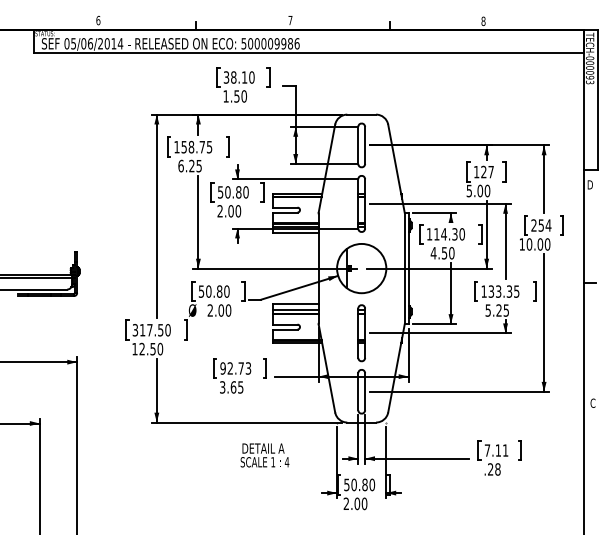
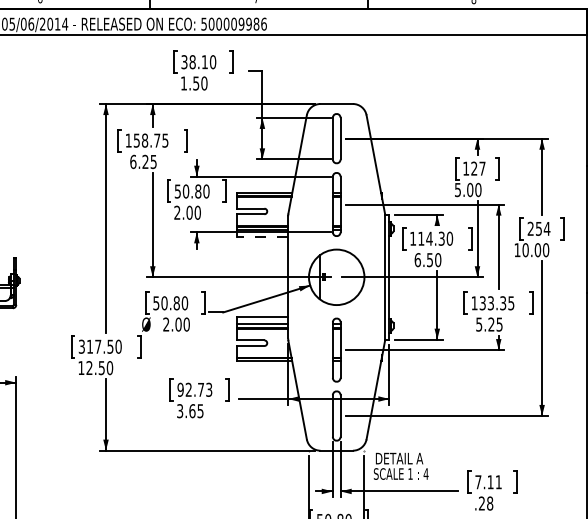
line: (295, 233) -> (262, 237), solid -> dashed
text: (433, 253) -> (417, 260), 4.50 -> 6.50
text: (264, 455) -> (400, 466), moved

